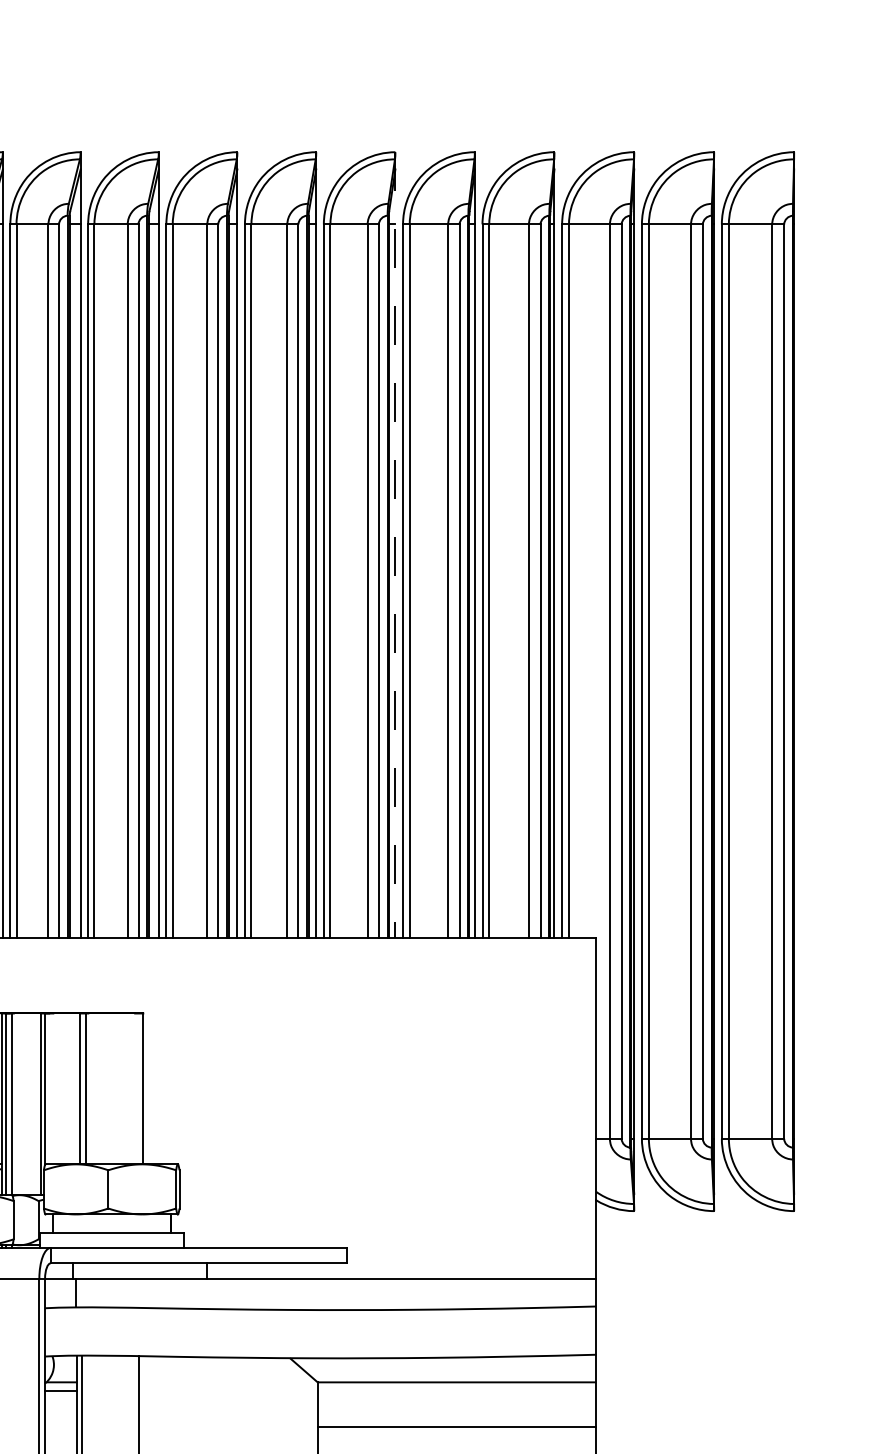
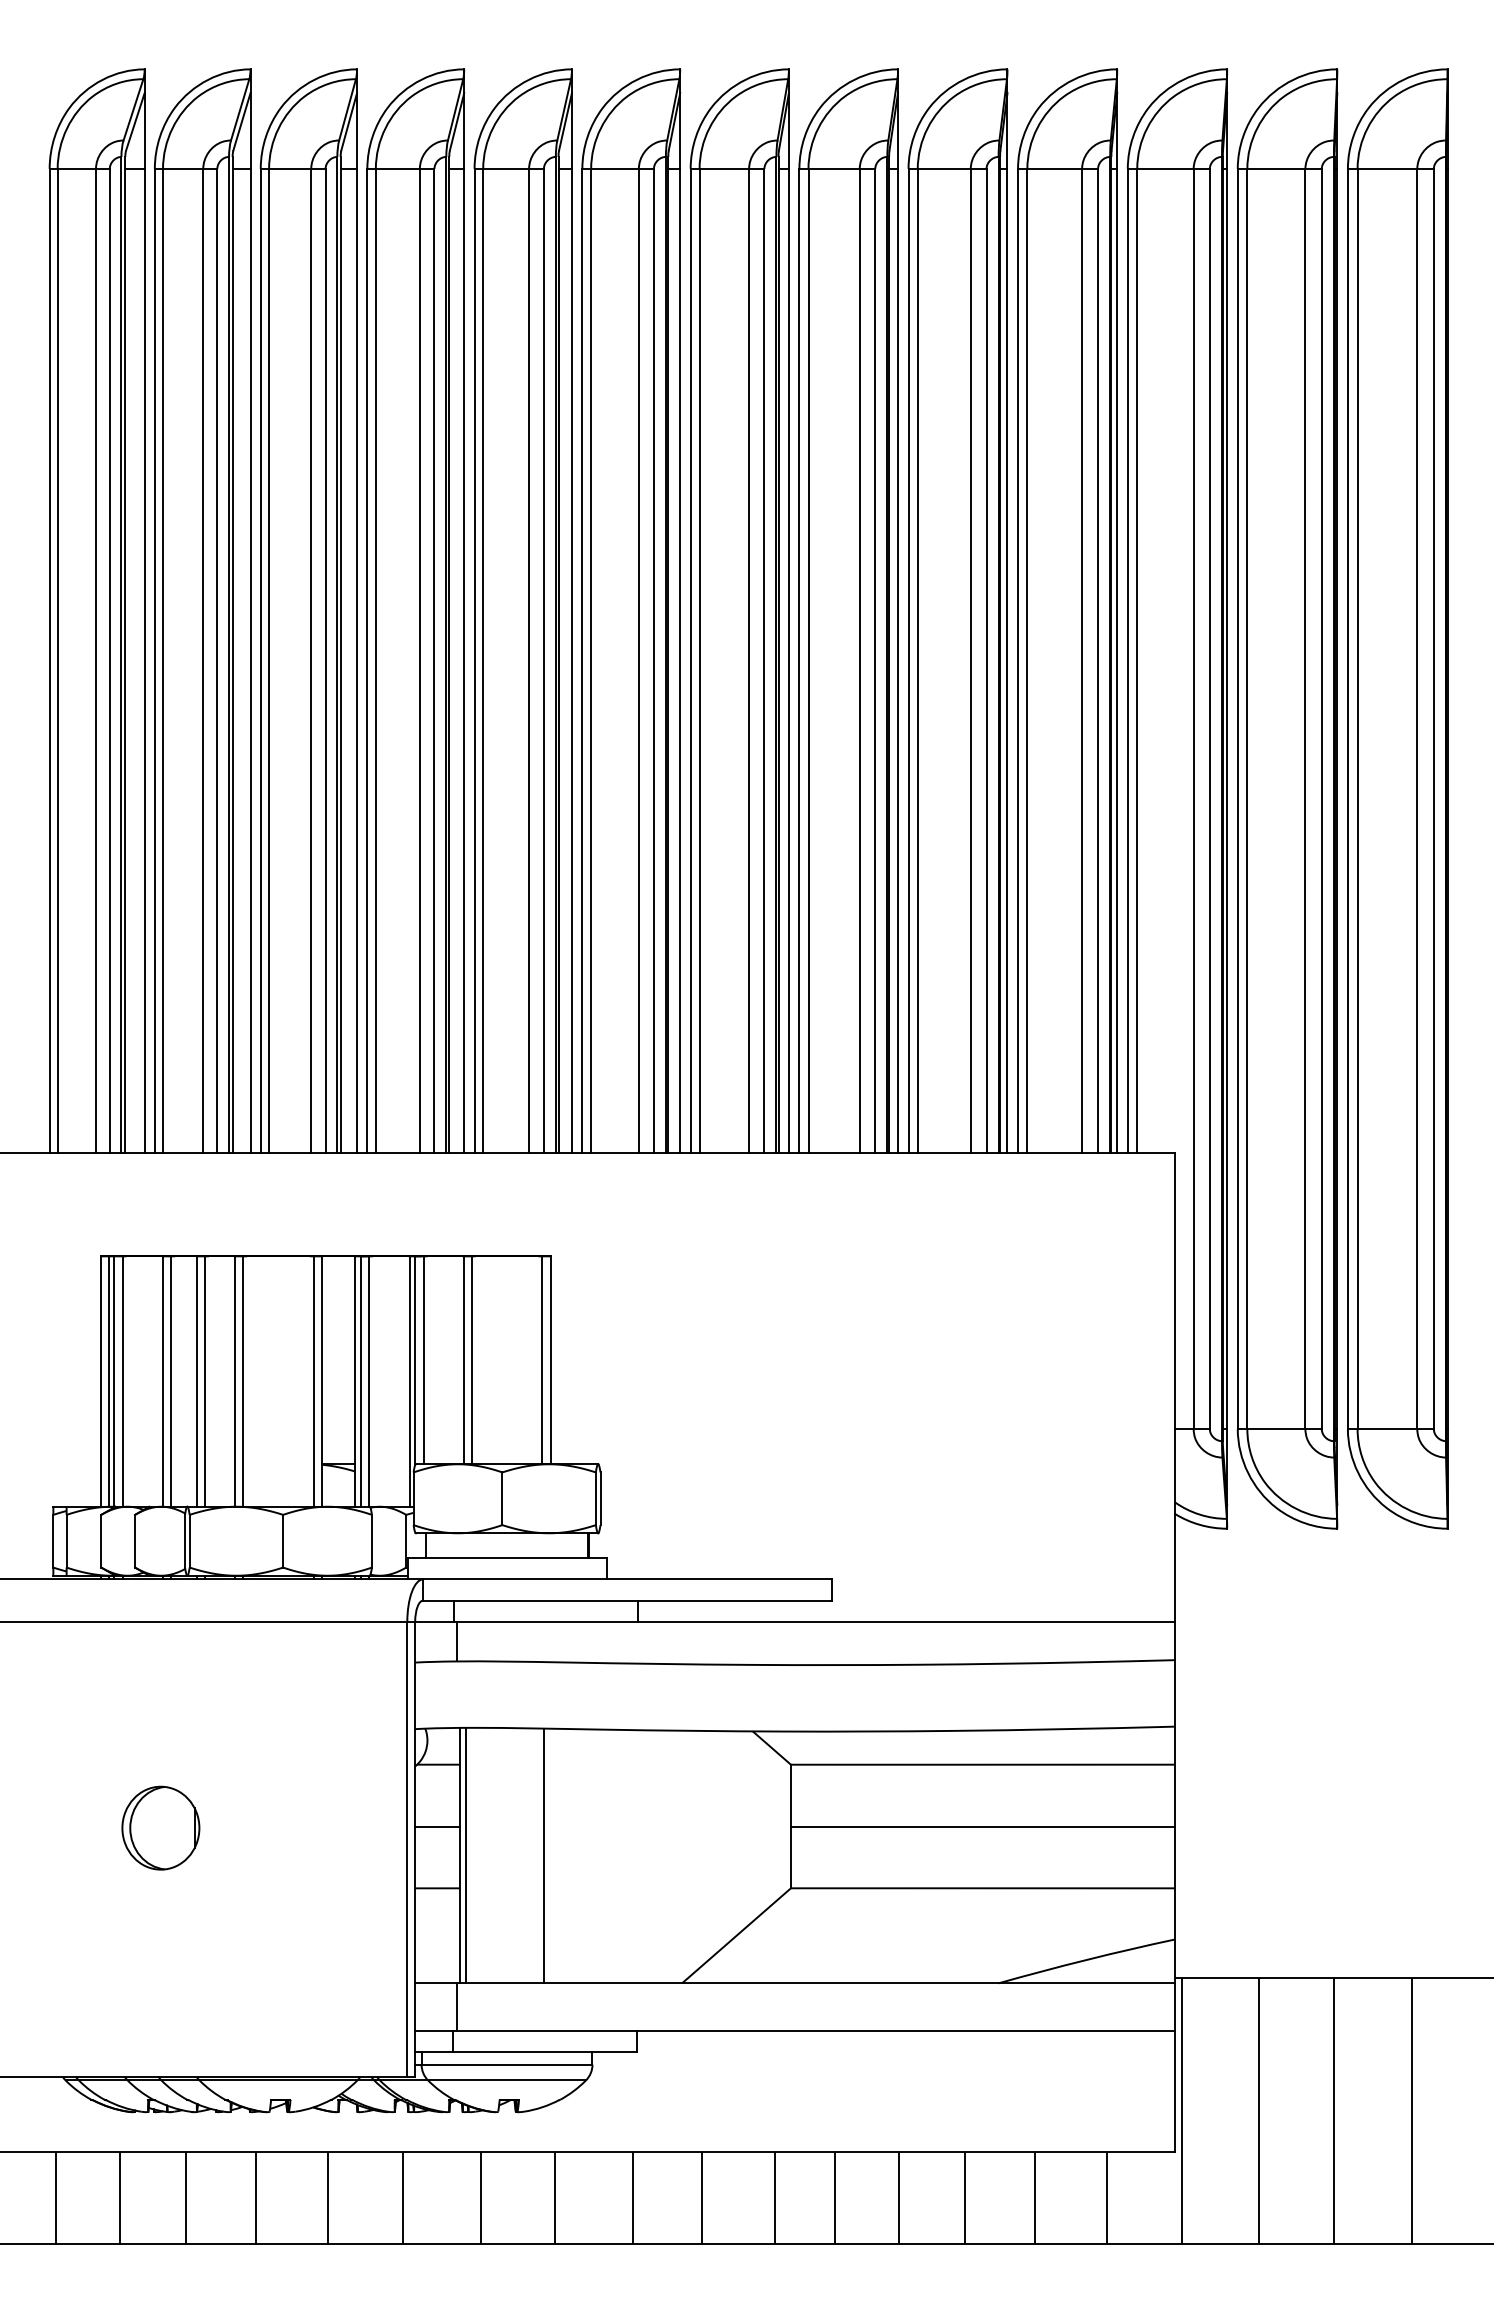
line: (395, 545) -> (898, 611), dashed -> solid
line: (51, 1089) -> (423, 1360), added
line: (137, 1089) -> (542, 1360), added
line: (61, 1390) -> (437, 1826), moved

